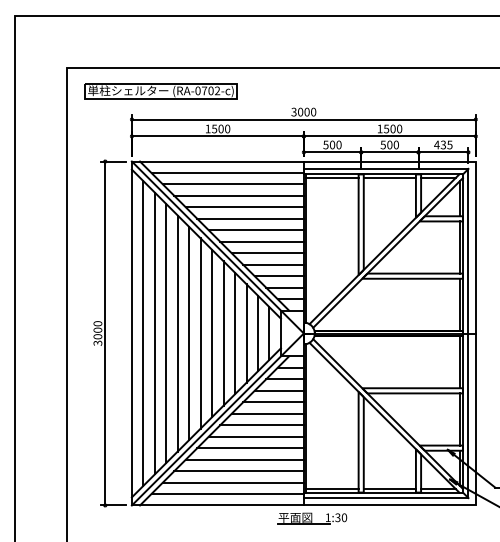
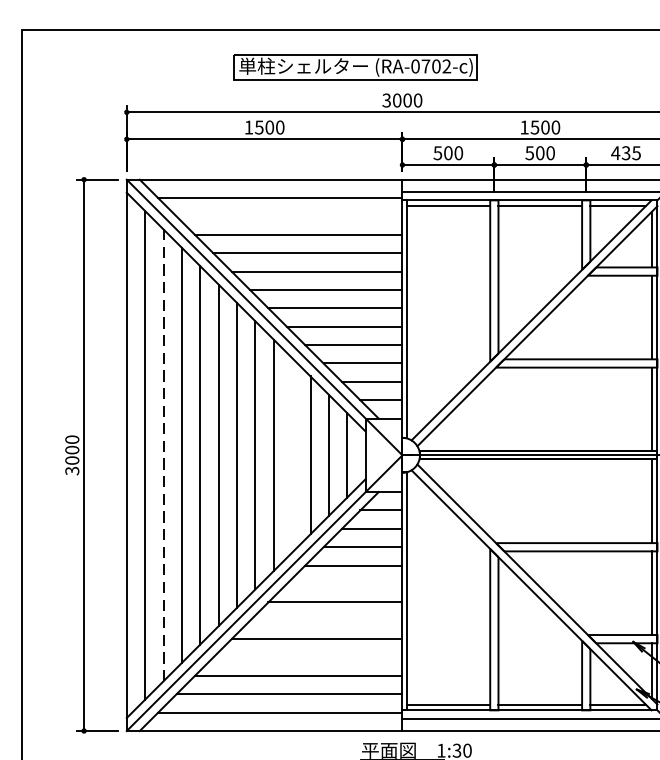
part: (160, 91) -> (355, 67), moved
line: (232, 184) -> (288, 216), removed
line: (154, 333) -> (162, 455), solid -> dashed
line: (235, 333) -> (292, 455), removed
line: (267, 413) -> (344, 583), removed
line: (255, 436) -> (324, 620), removed
line: (244, 459) -> (307, 657), removed

